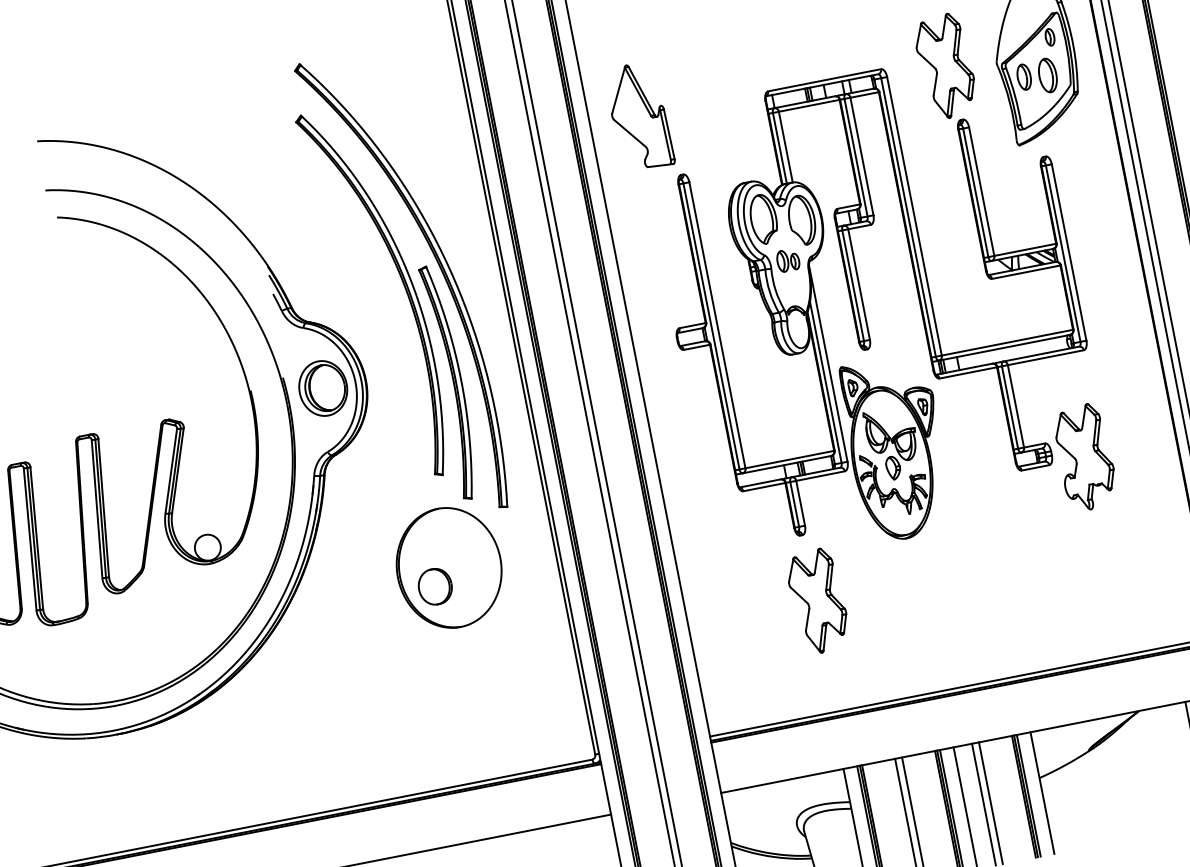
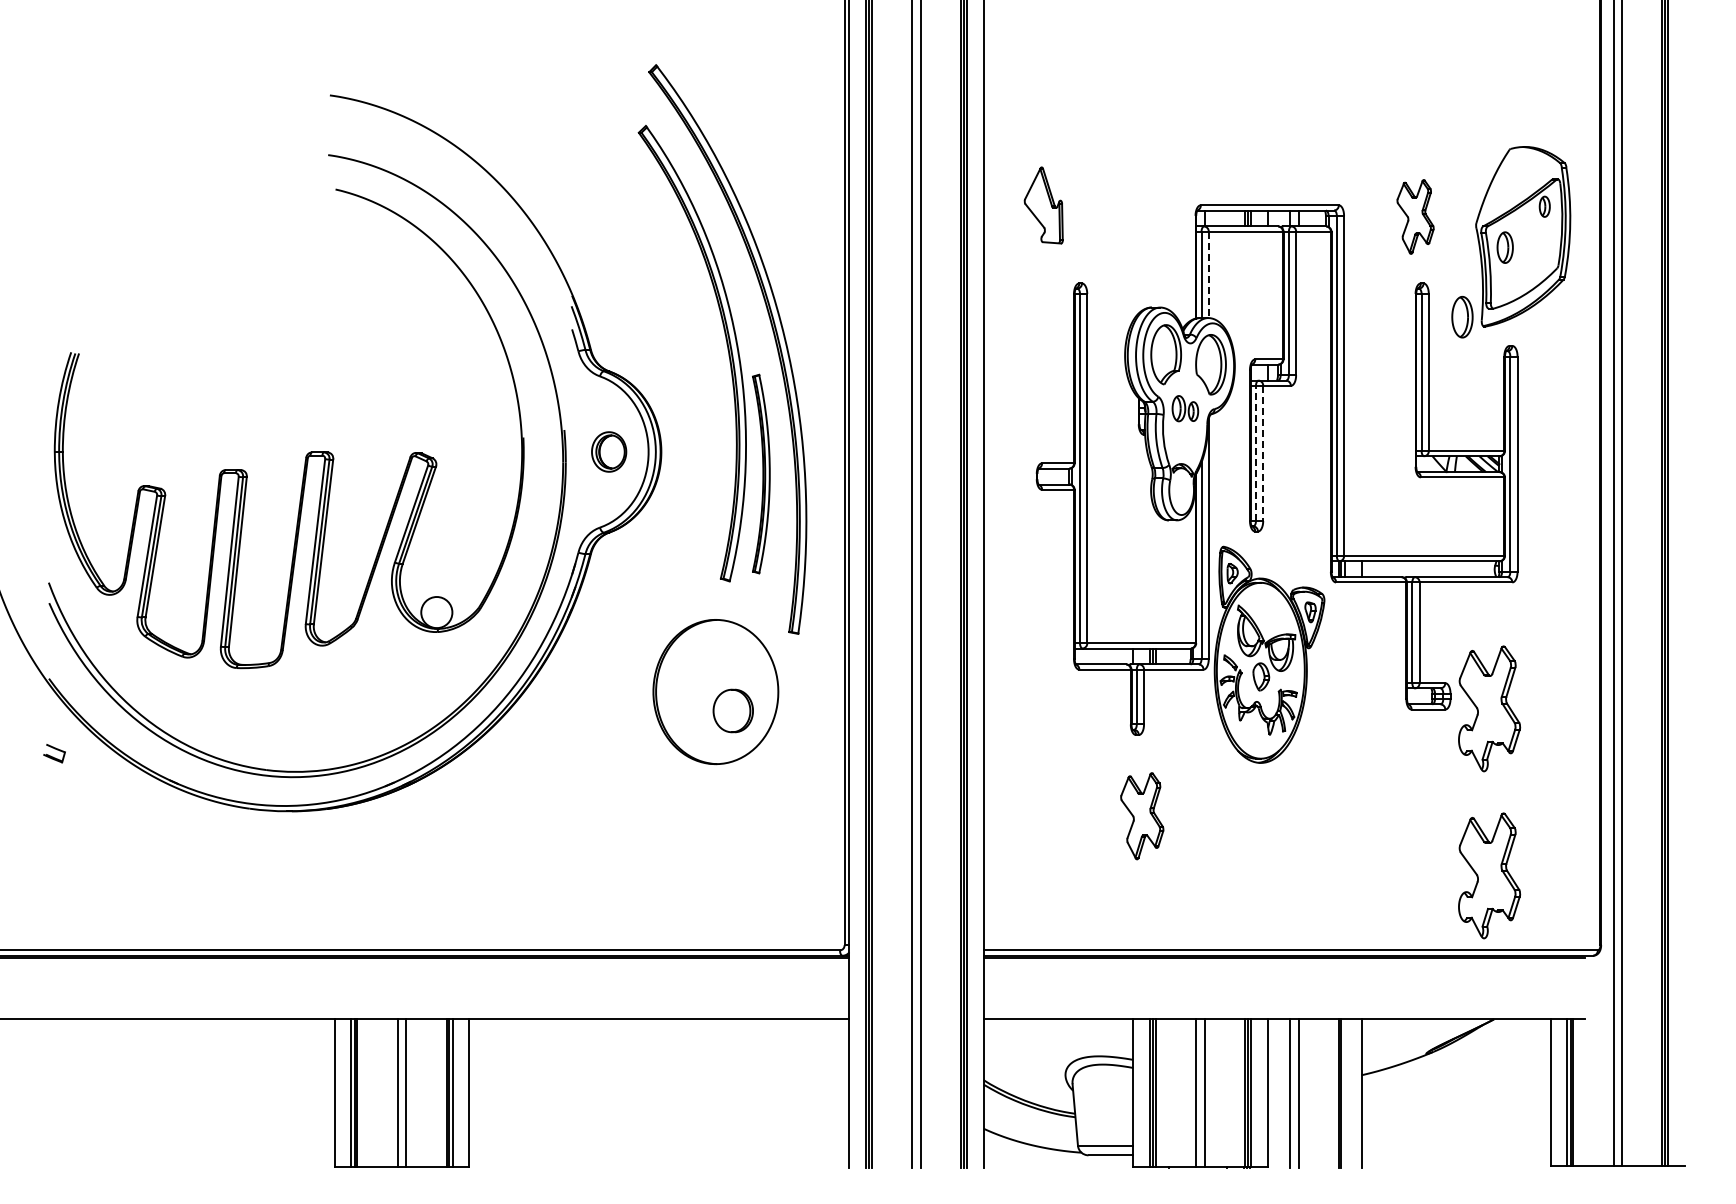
part: (945, 66) -> (1415, 216), size x0.6
part: (1047, 75) -> (1462, 317), moved
part: (639, 116) -> (1043, 205), size x0.6
line: (785, 147) -> (1208, 275), solid -> dashed
line: (859, 284) -> (1263, 453), solid -> dashed
line: (852, 285) -> (1255, 453), solid -> dashed
part: (451, 381) -> (761, 473), size x0.7
part: (322, 388) -> (608, 451), size x0.6
part: (434, 586) -> (732, 710), moved
part: (1112, 593) -> (1489, 875), added
part: (818, 600) -> (1142, 815), size x0.7
line: (1028, 795) -> (1344, 1093), removed

